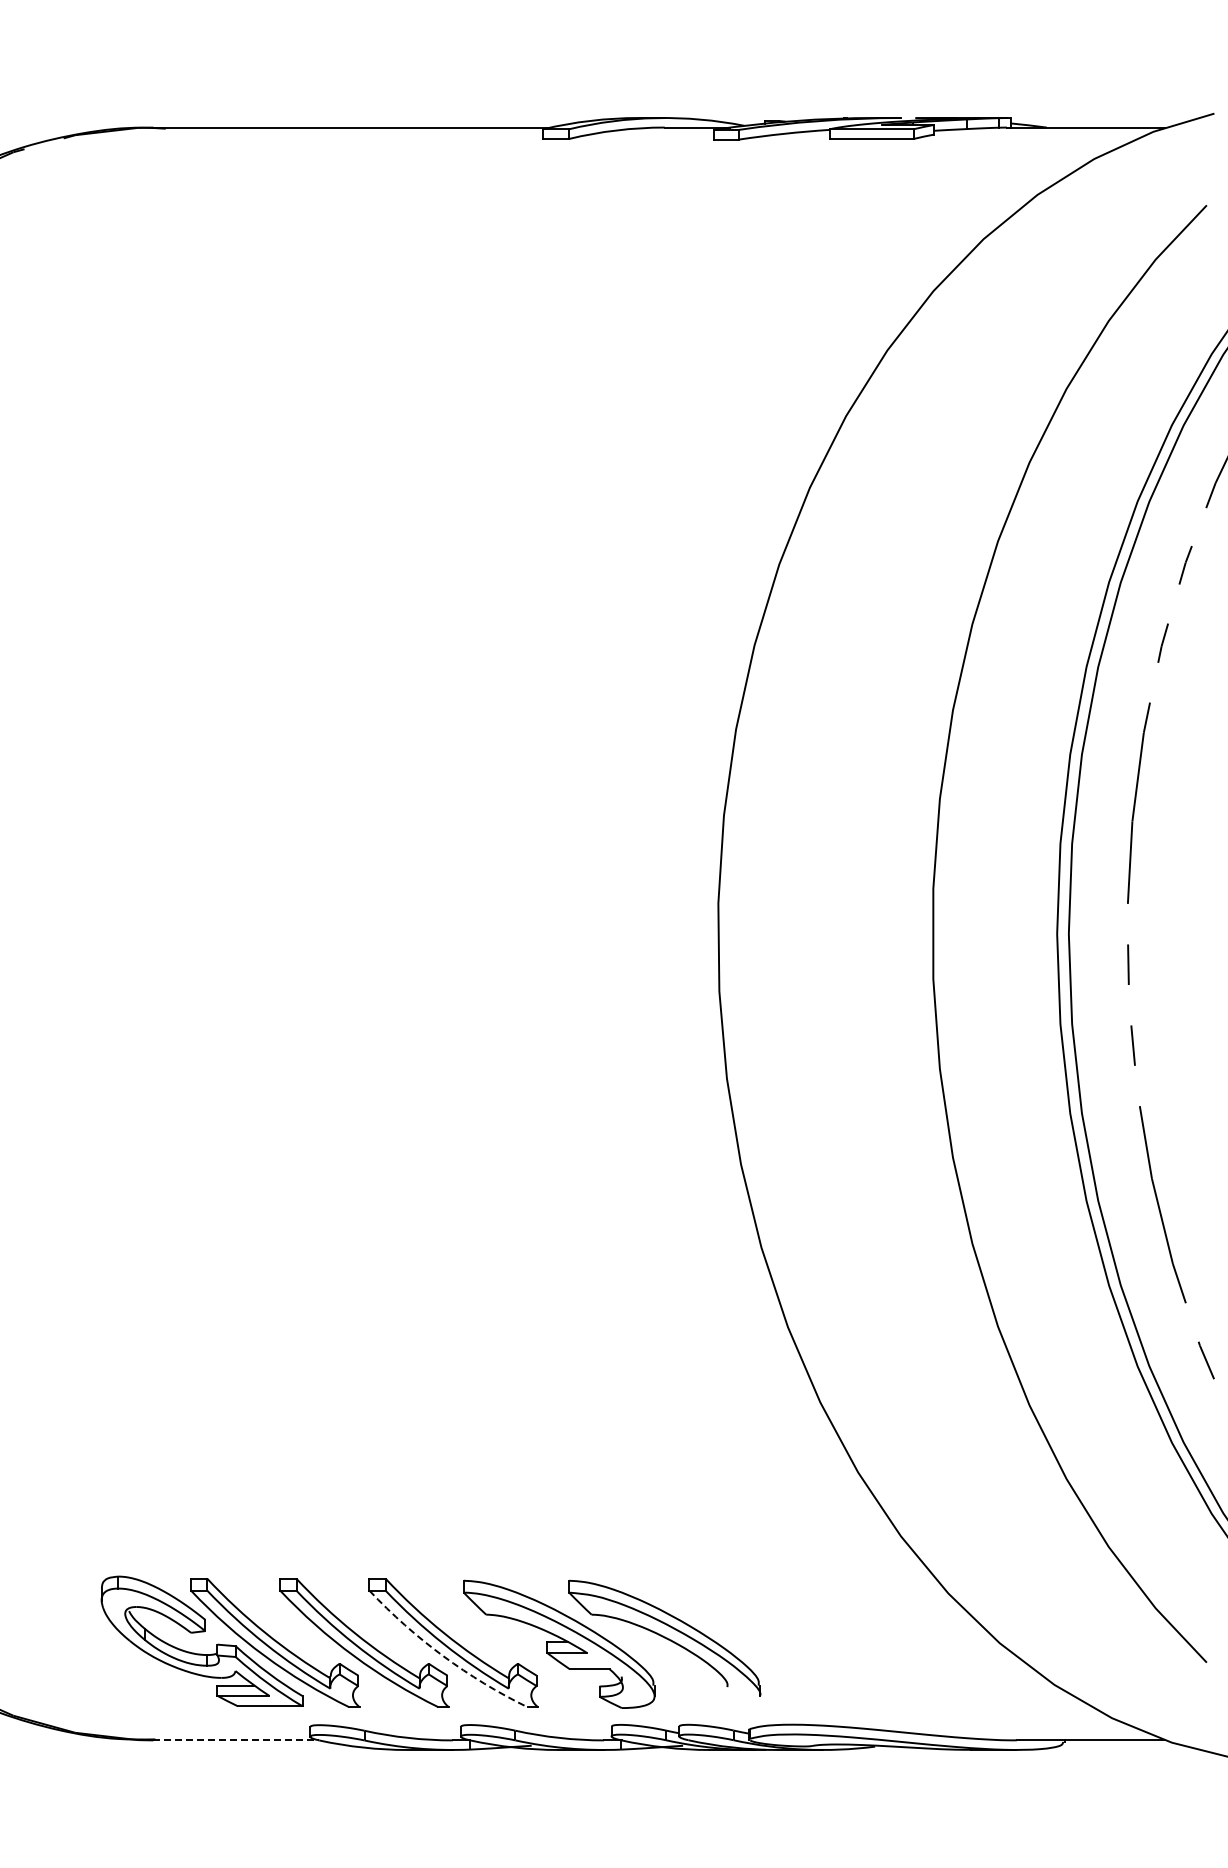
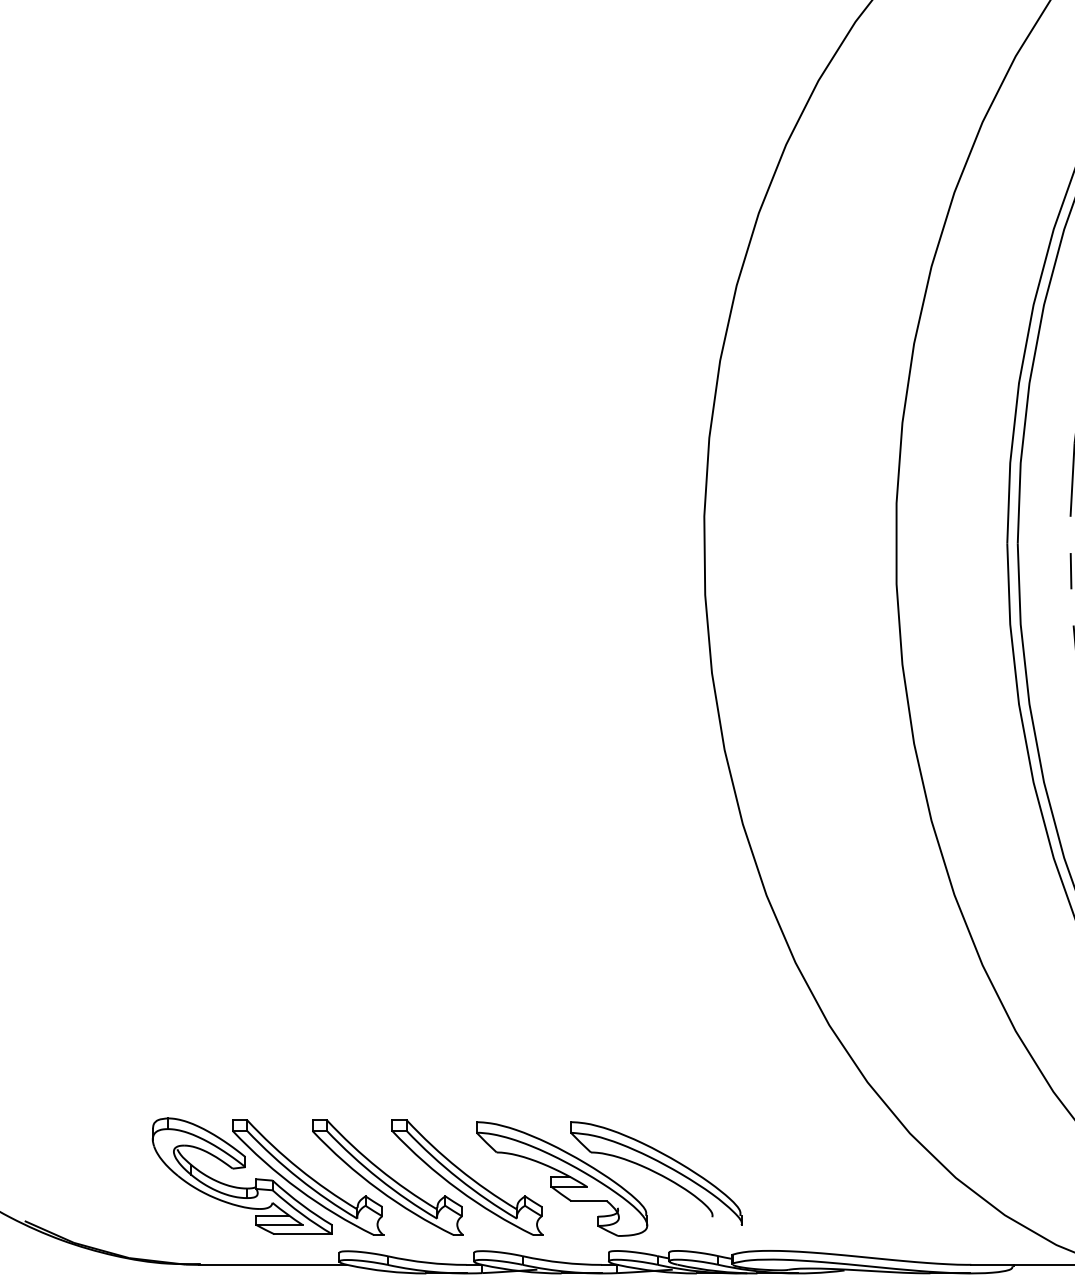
arc: (443, 1656) -> (458, 1189), dashed -> solid
line: (236, 1740) -> (273, 1264), dashed -> solid

